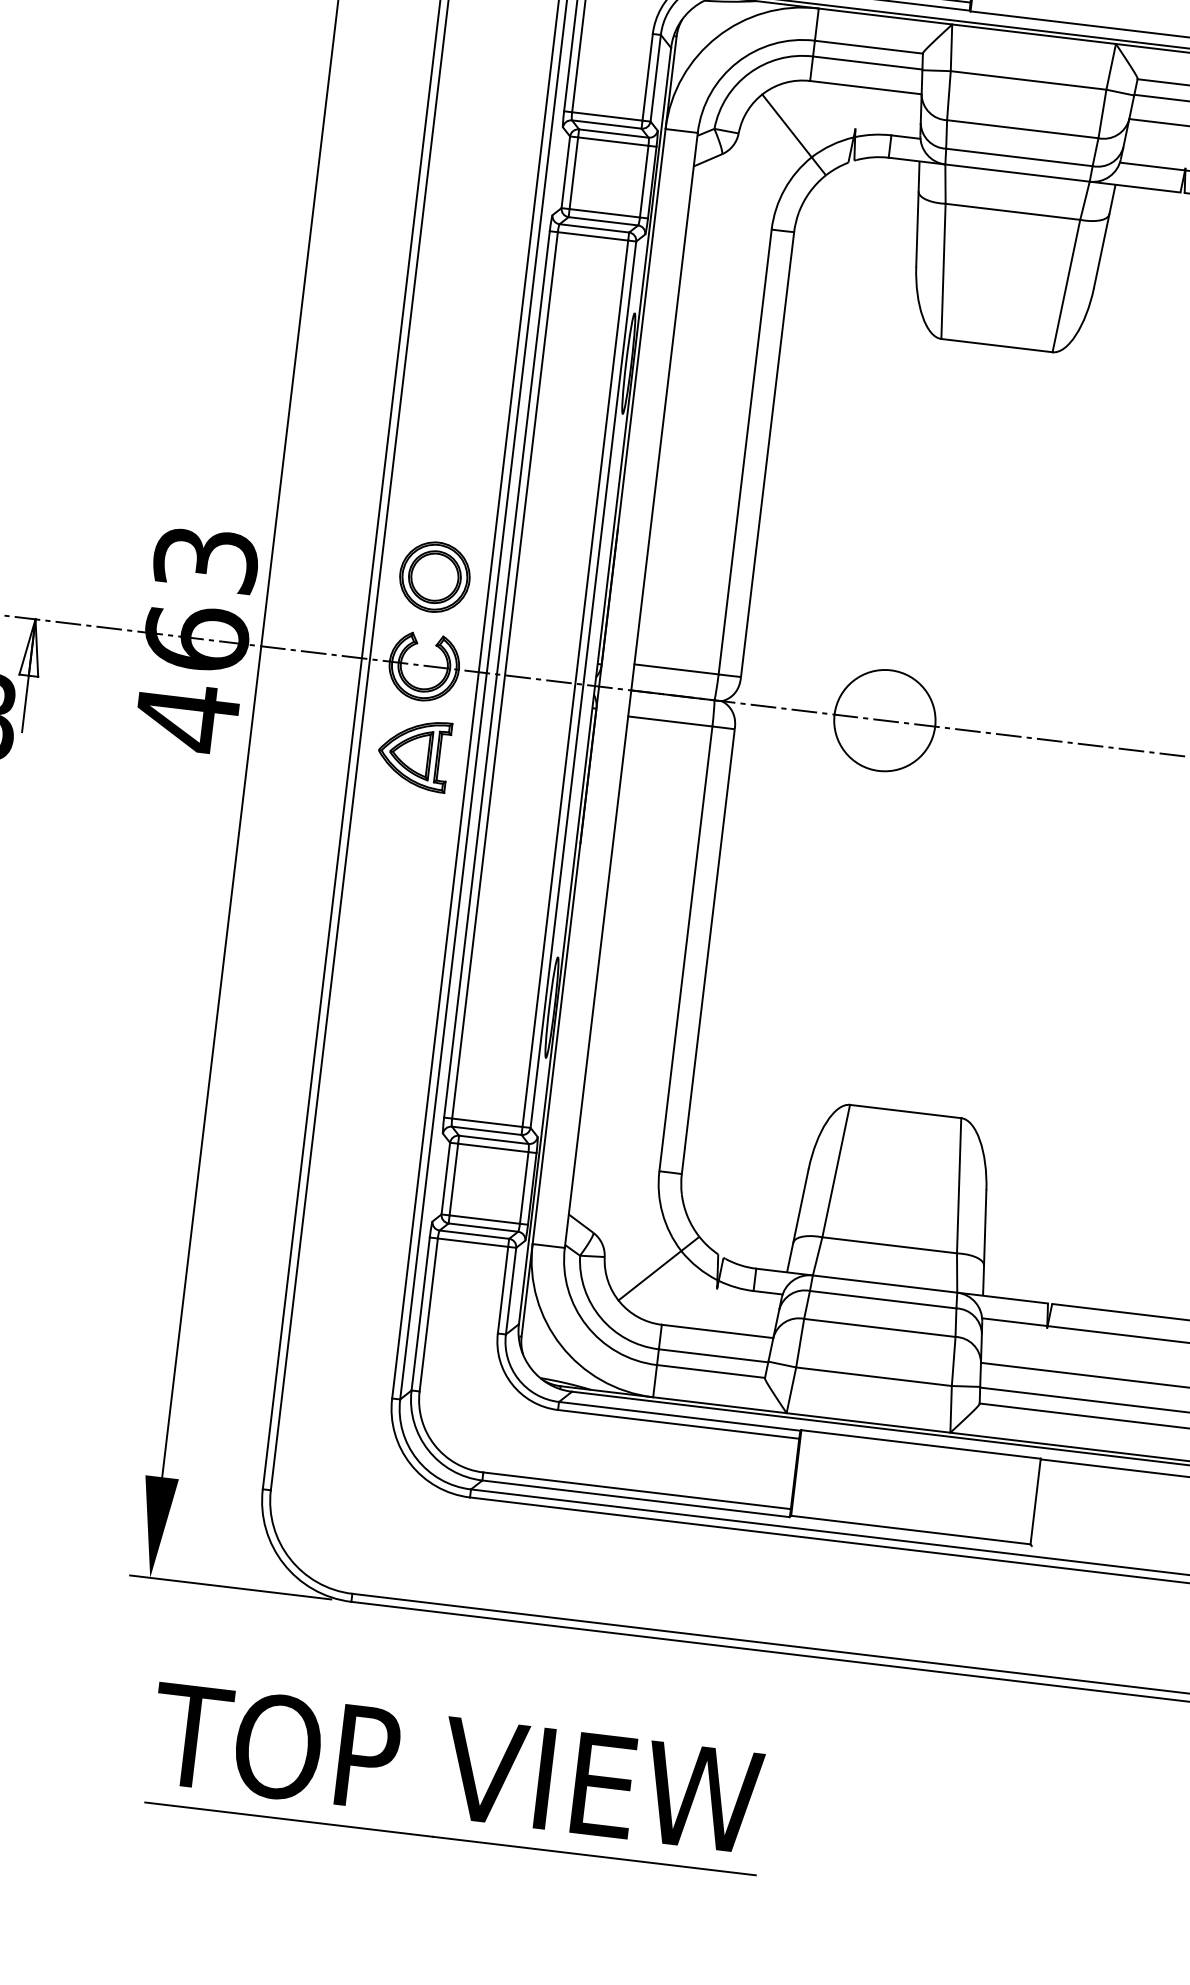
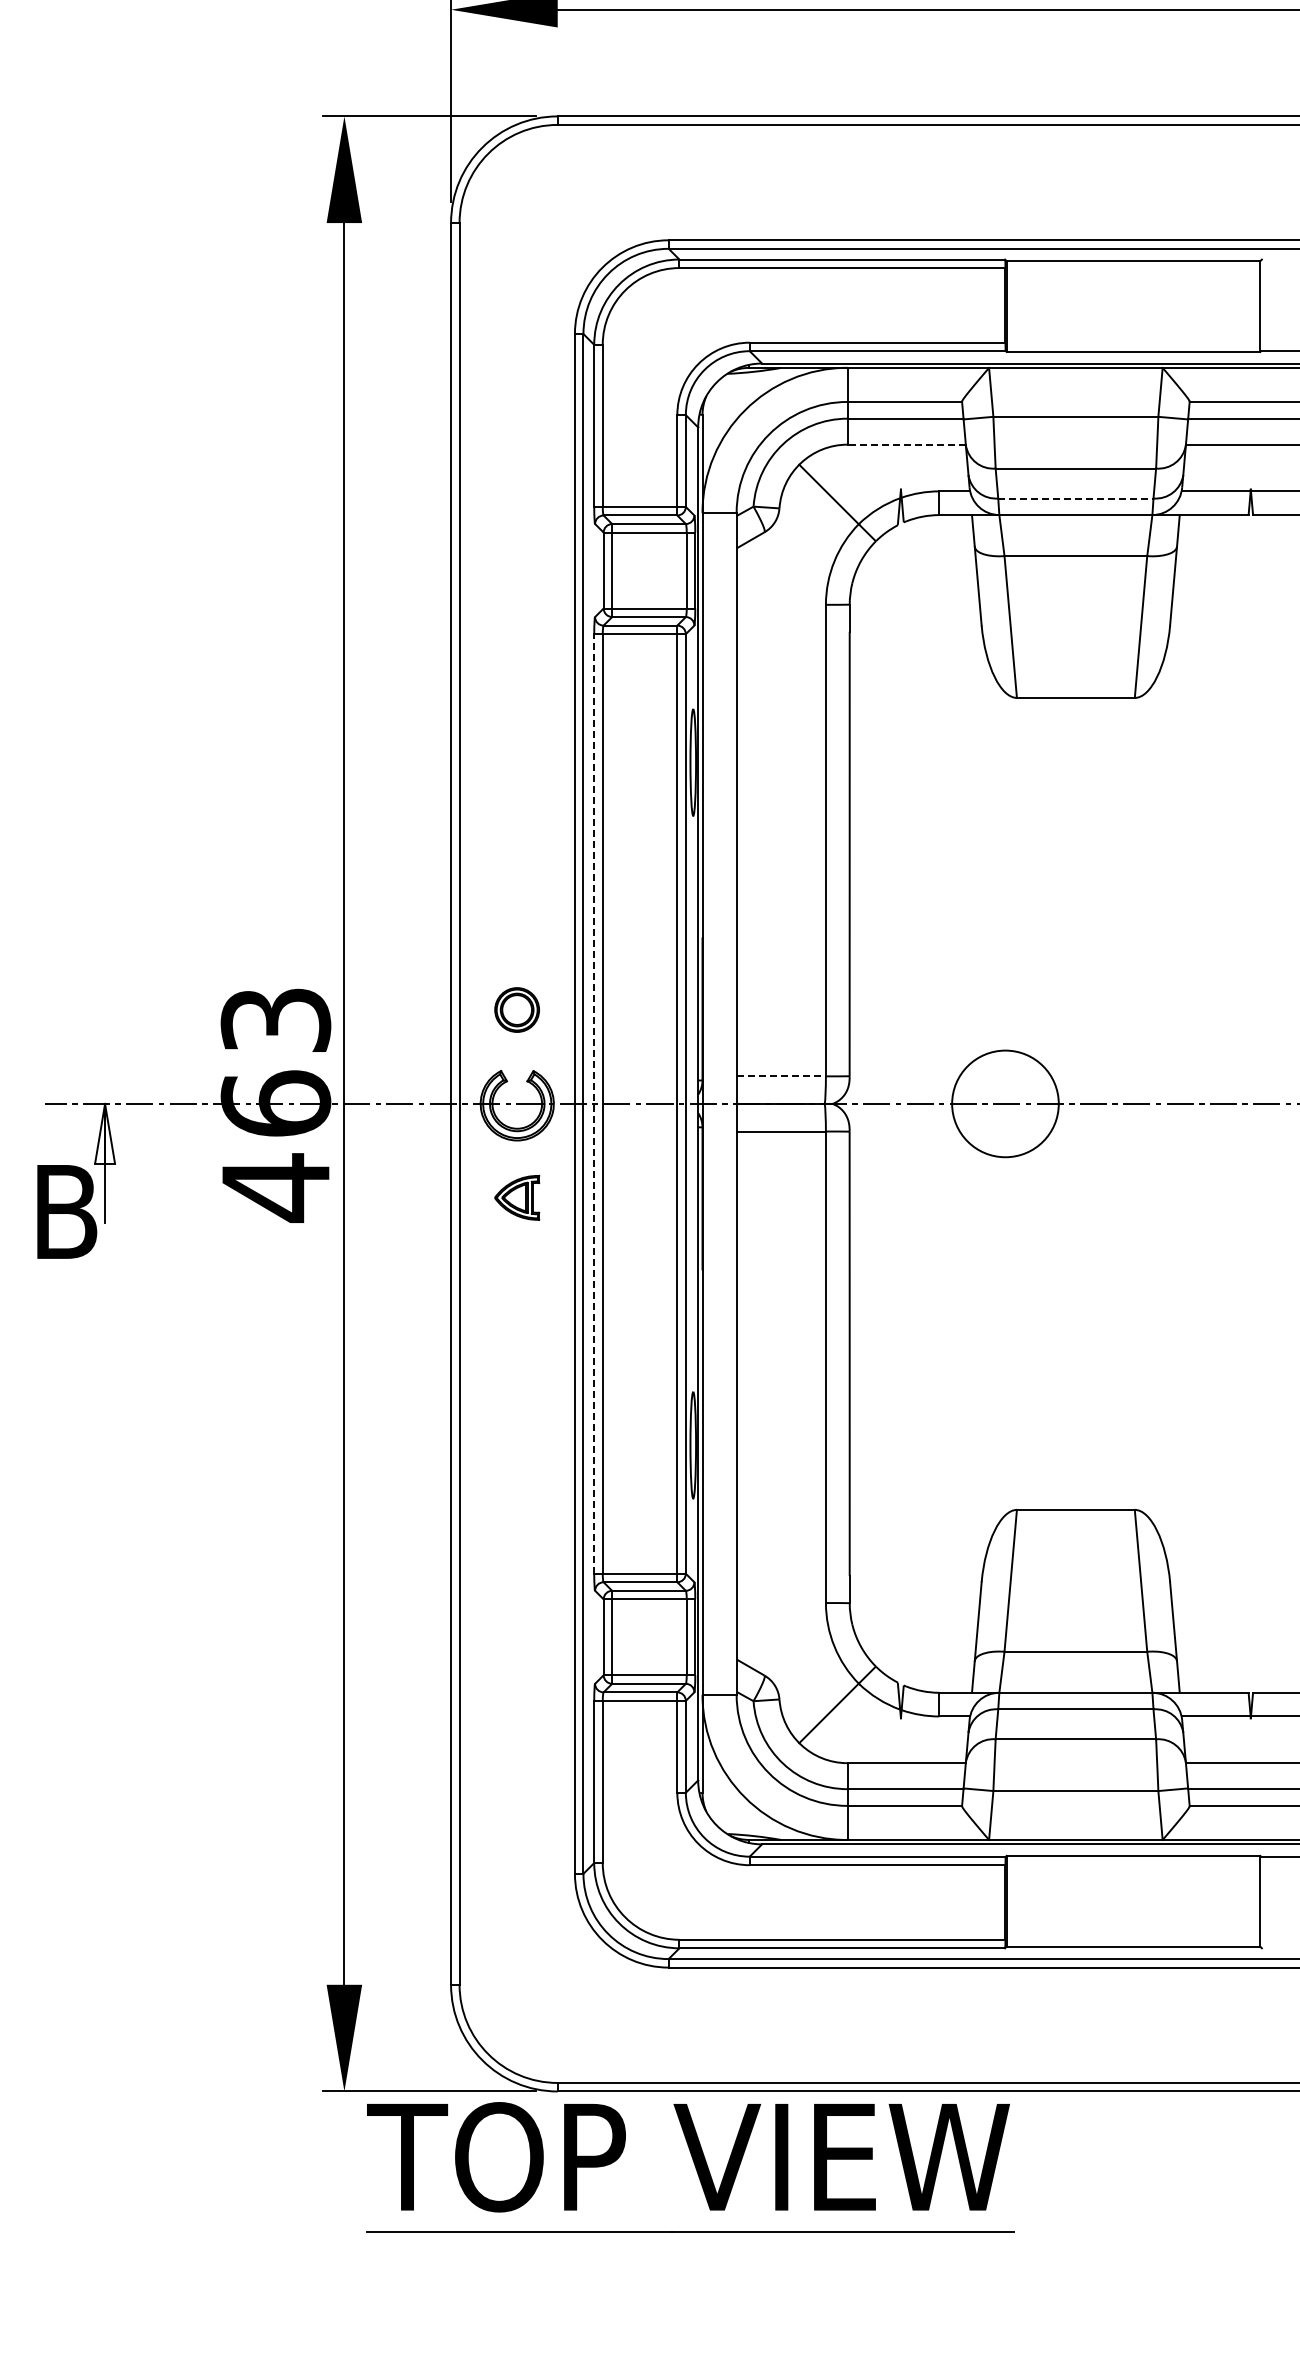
line: (865, 87) -> (906, 444), solid -> dashed
line: (1019, 157) -> (1075, 498), solid -> dashed
part: (434, 576) -> (516, 1009), size x0.6
line: (676, 669) -> (781, 1076), solid -> dashed
line: (497, 674) -> (594, 1103), solid -> dashed
part: (413, 753) -> (516, 1197), size x0.6
part: (457, 1778) -> (690, 2167), moved

